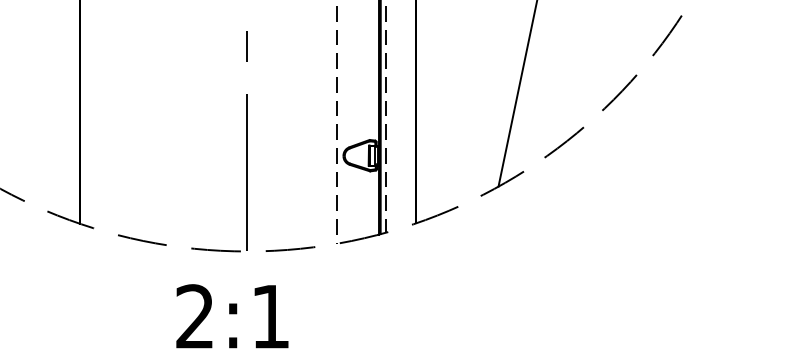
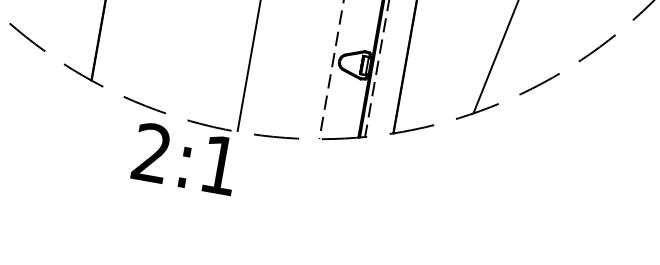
text: (232, 316) -> (185, 158), moved

